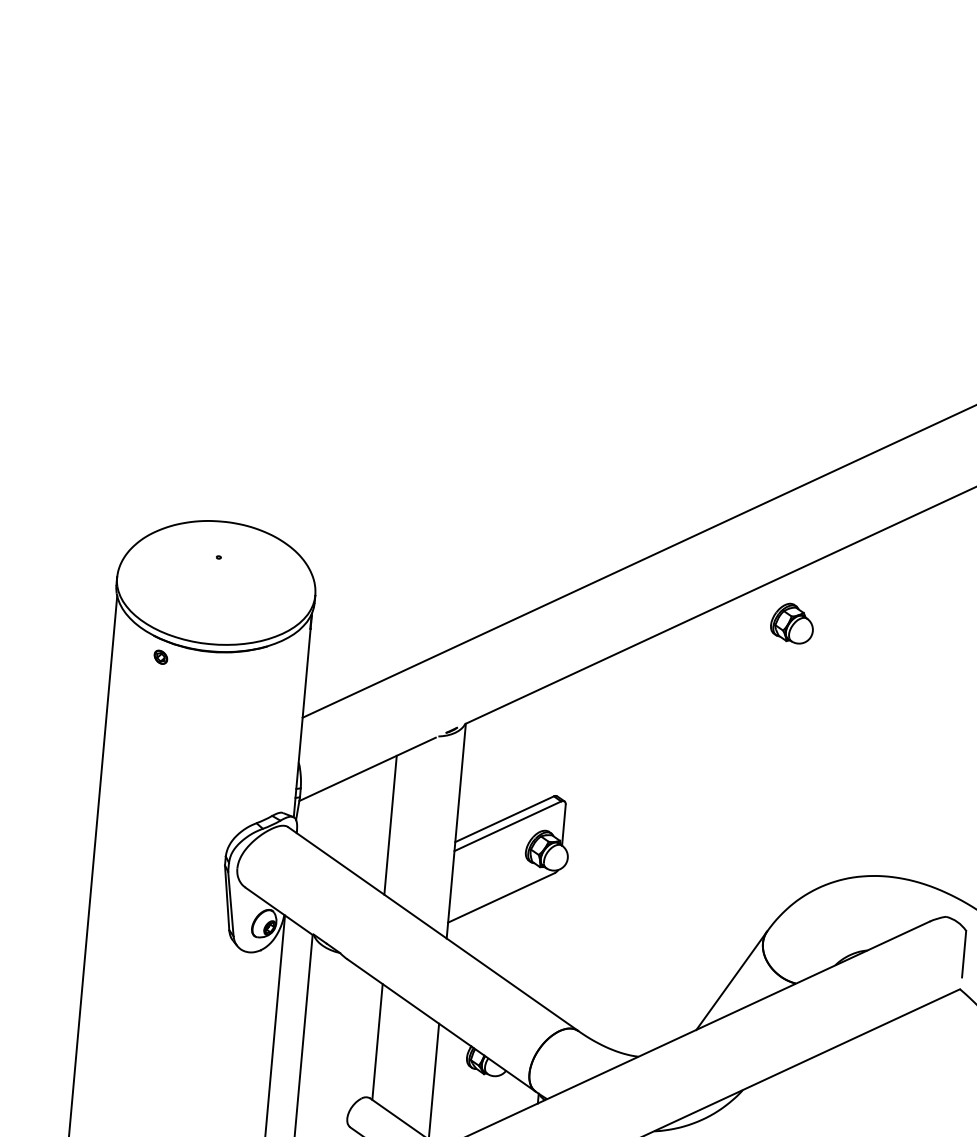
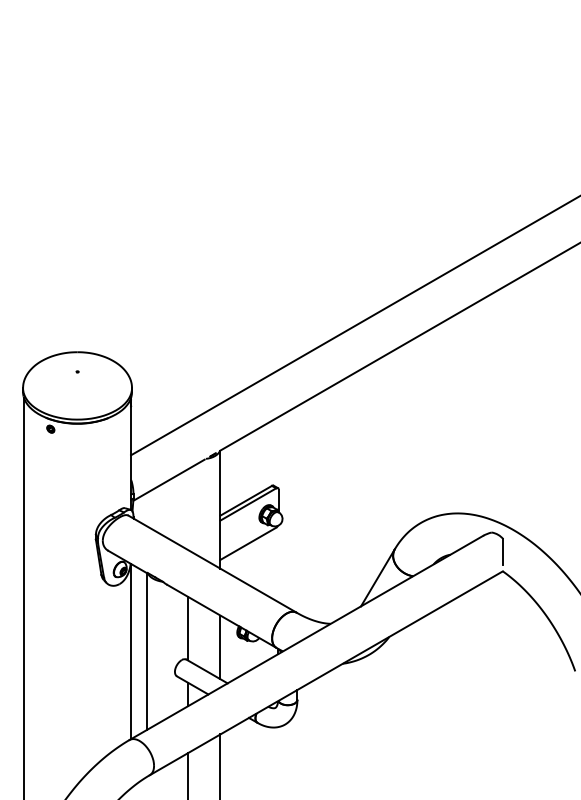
part: (792, 622) -> (393, 379), removed
line: (391, 825) -> (184, 509), removed

